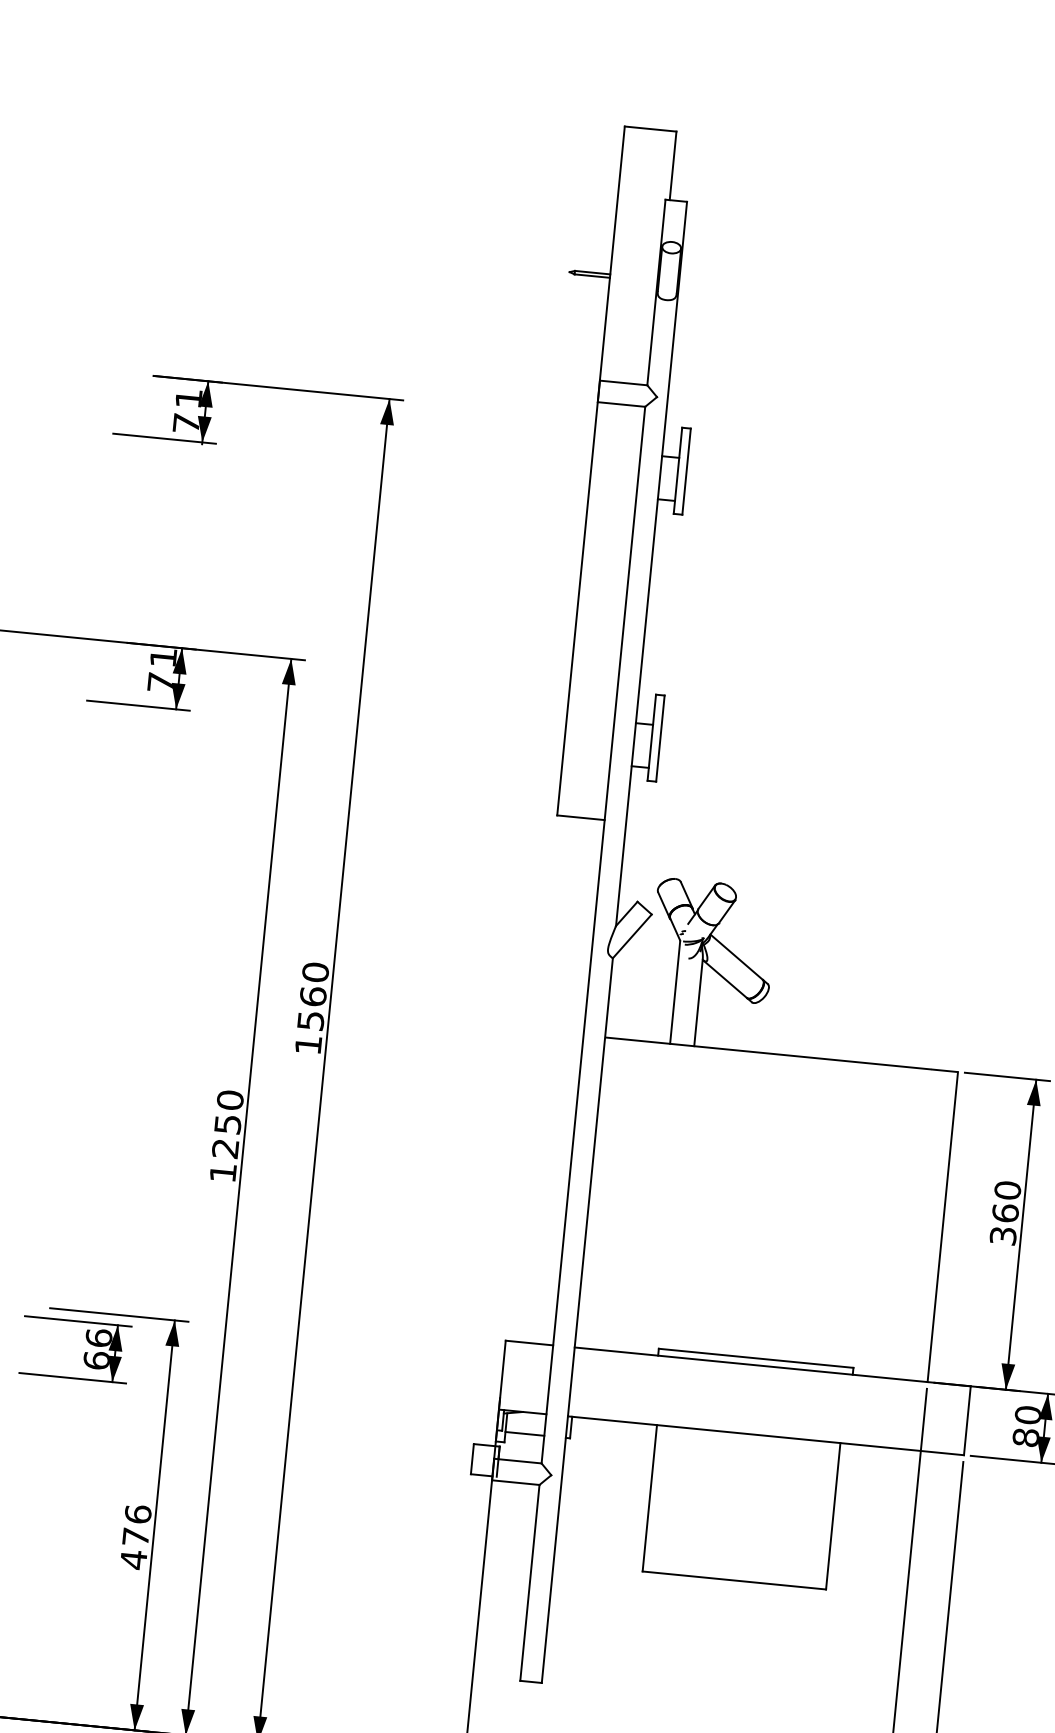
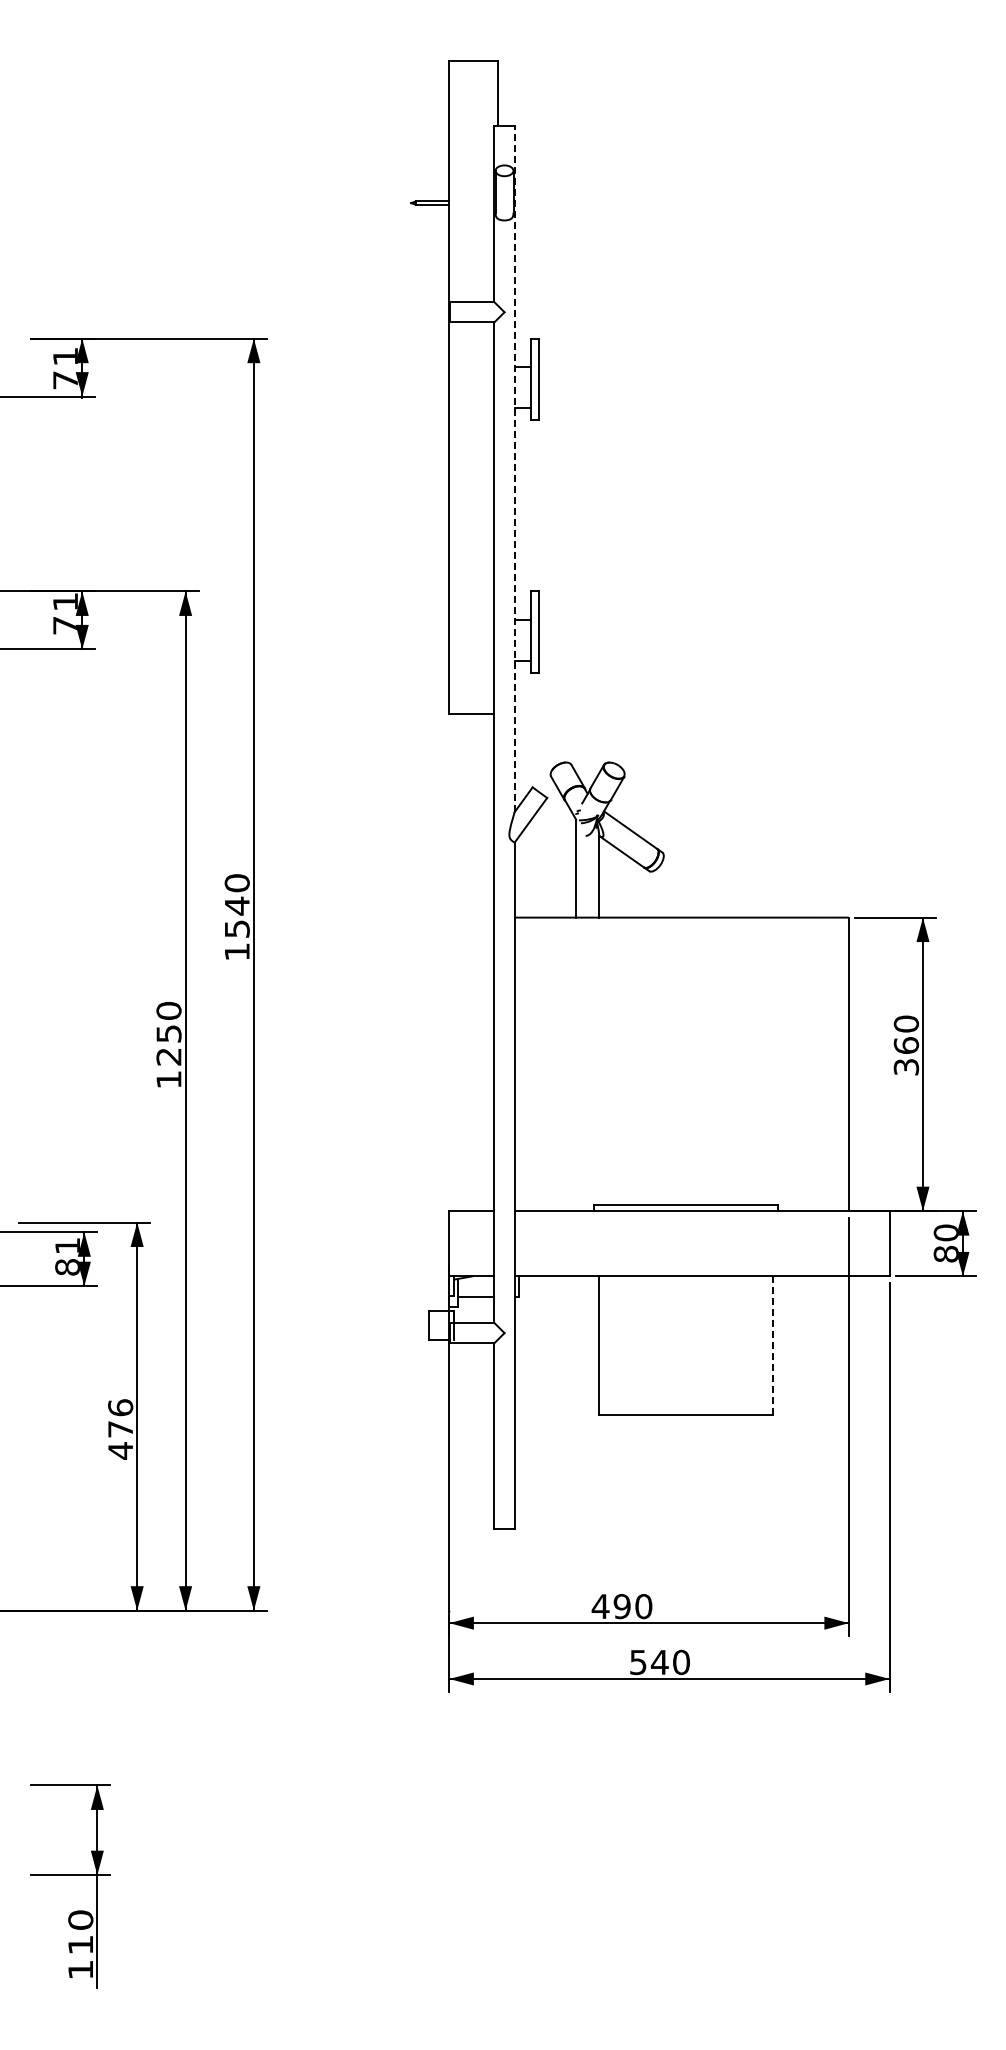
line: (651, 564) -> (514, 469), solid -> dashed
text: (312, 995) -> (236, 905), 1560 -> 1540
text: (97, 1349) -> (67, 1256), 66 -> 81
line: (833, 1516) -> (772, 1345), solid -> dashed

